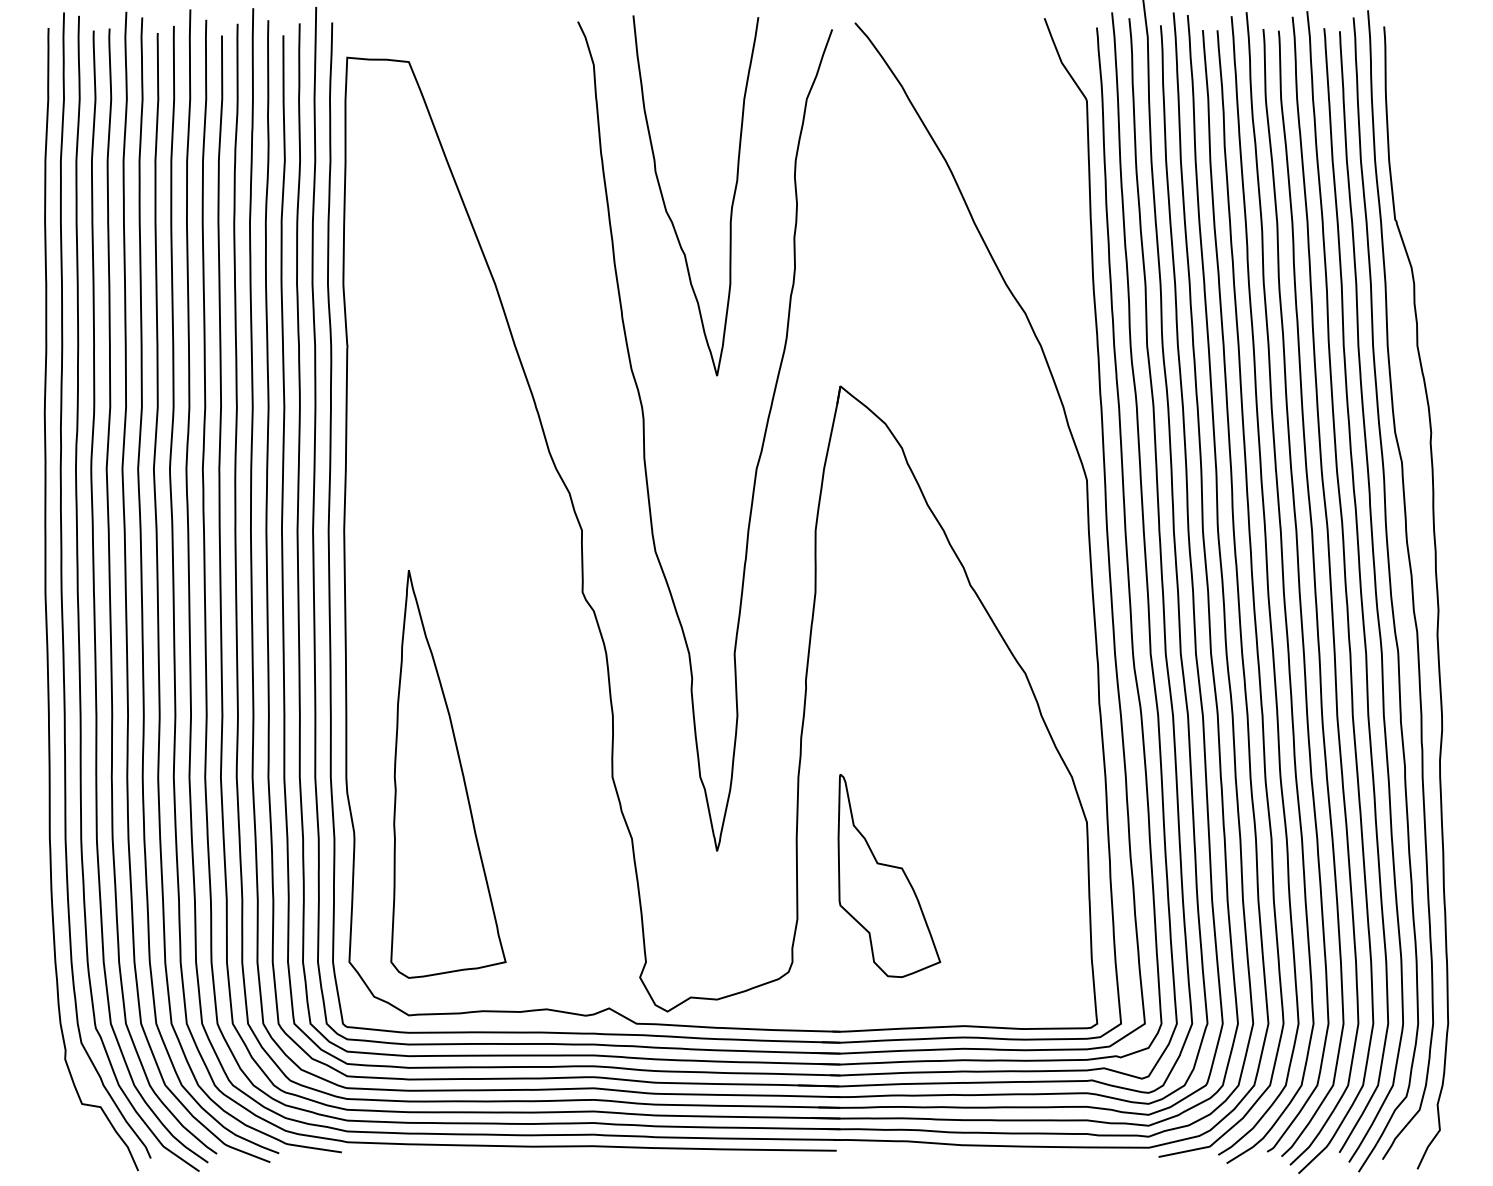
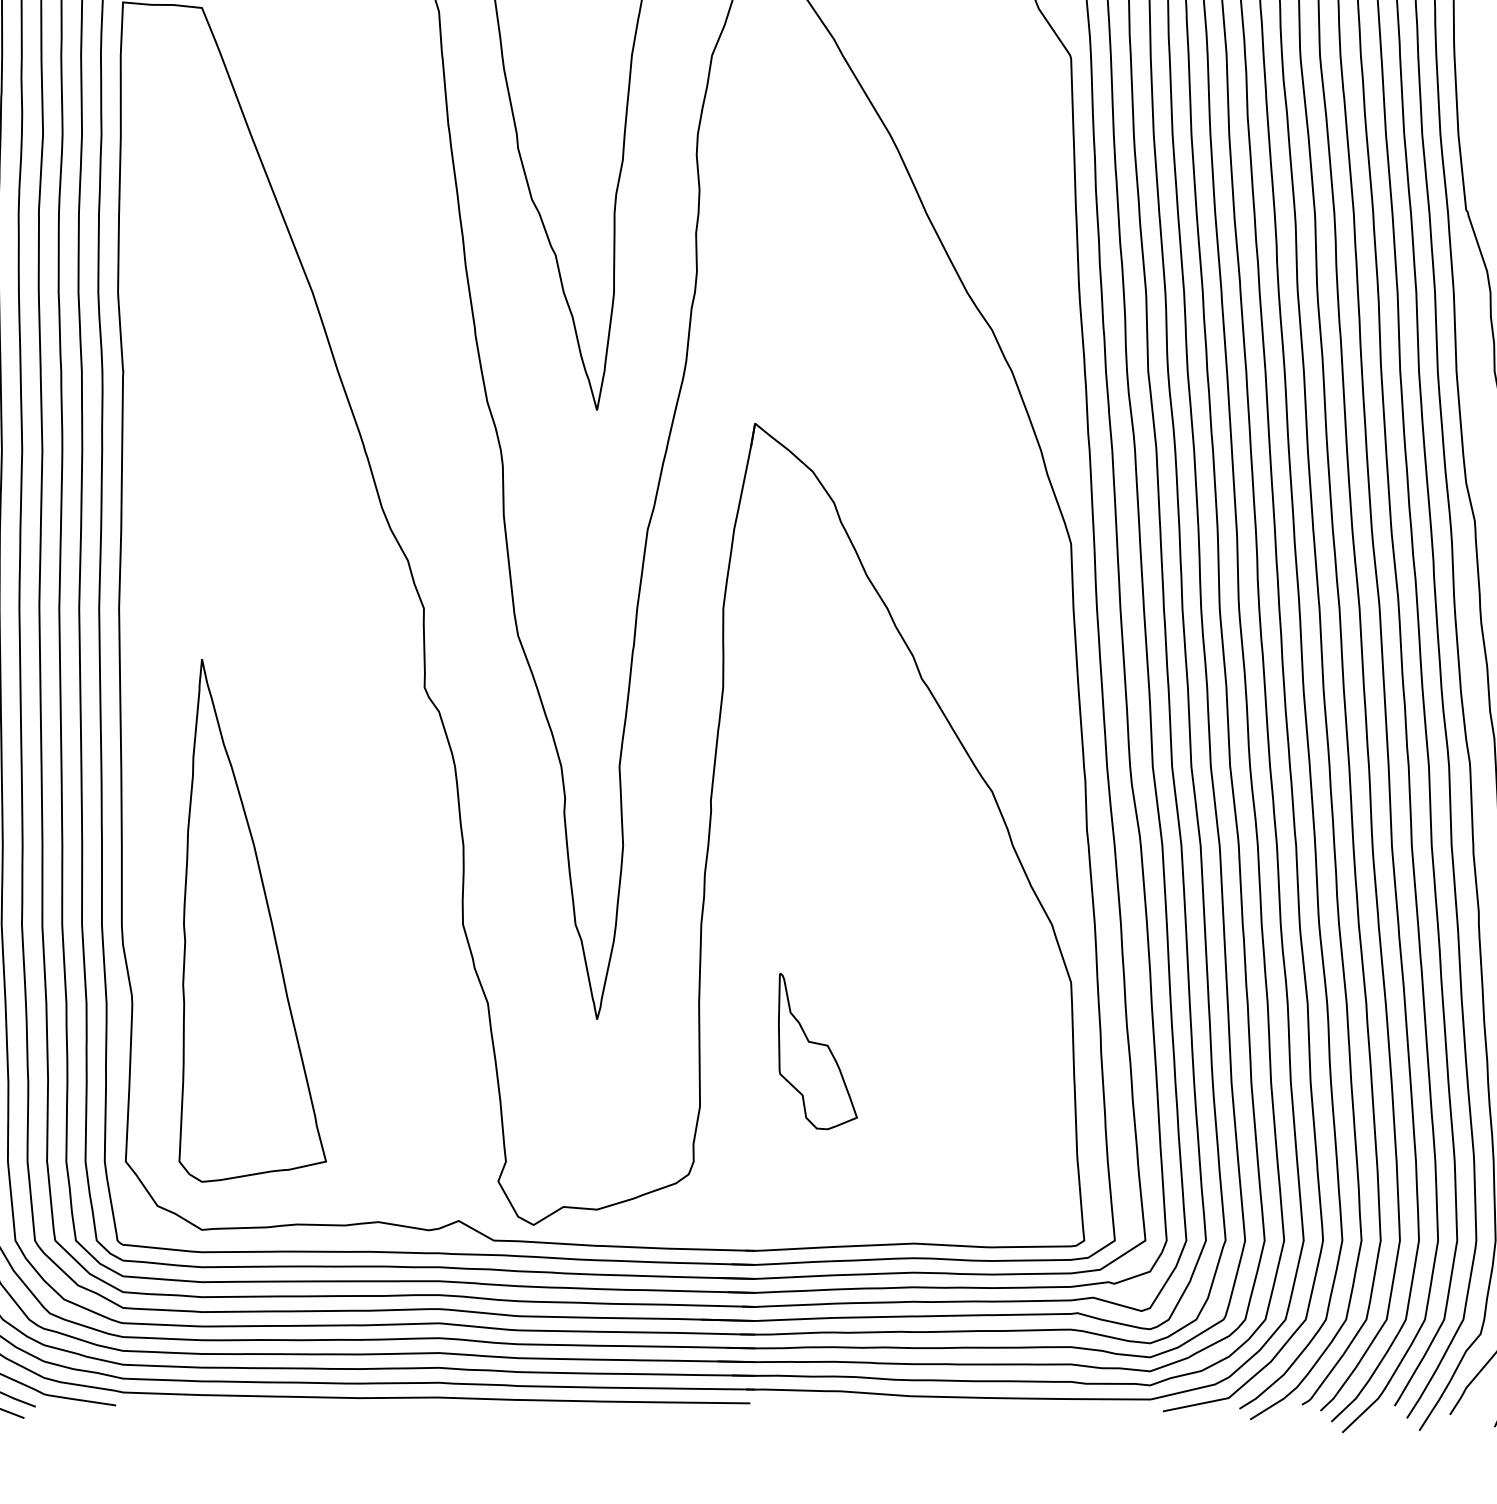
part: (889, 876) -> (818, 1051), size x0.6

